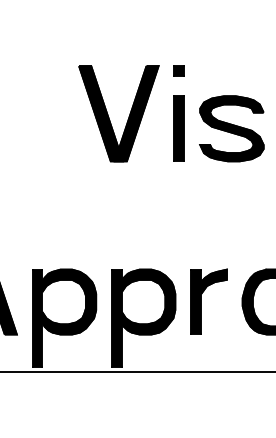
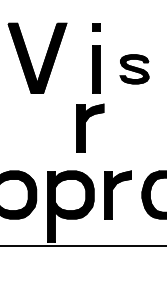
part: (109, 117) -> (30, 61), moved
part: (231, 128) -> (134, 69), size x0.6
part: (163, 209) -> (85, 127), added

